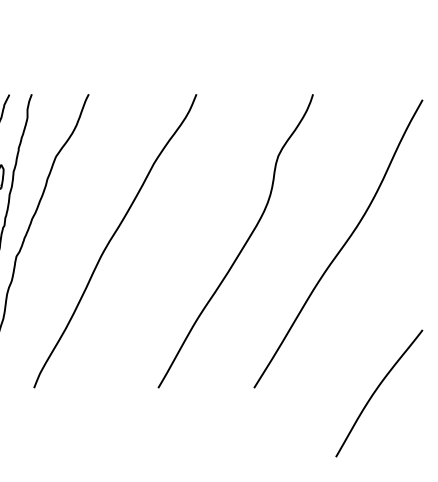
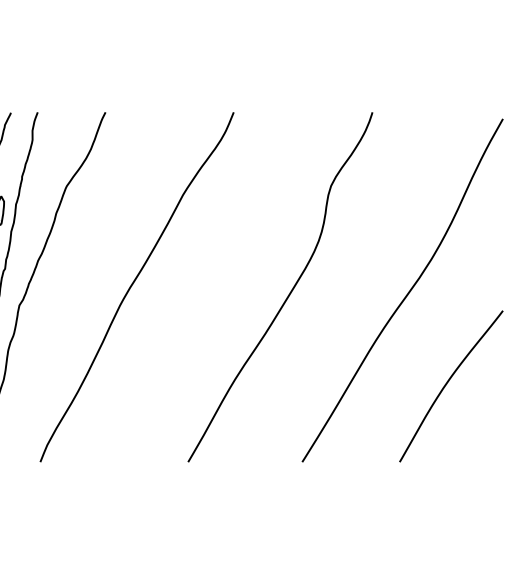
curve: (376, 391) -> (447, 384), moved

